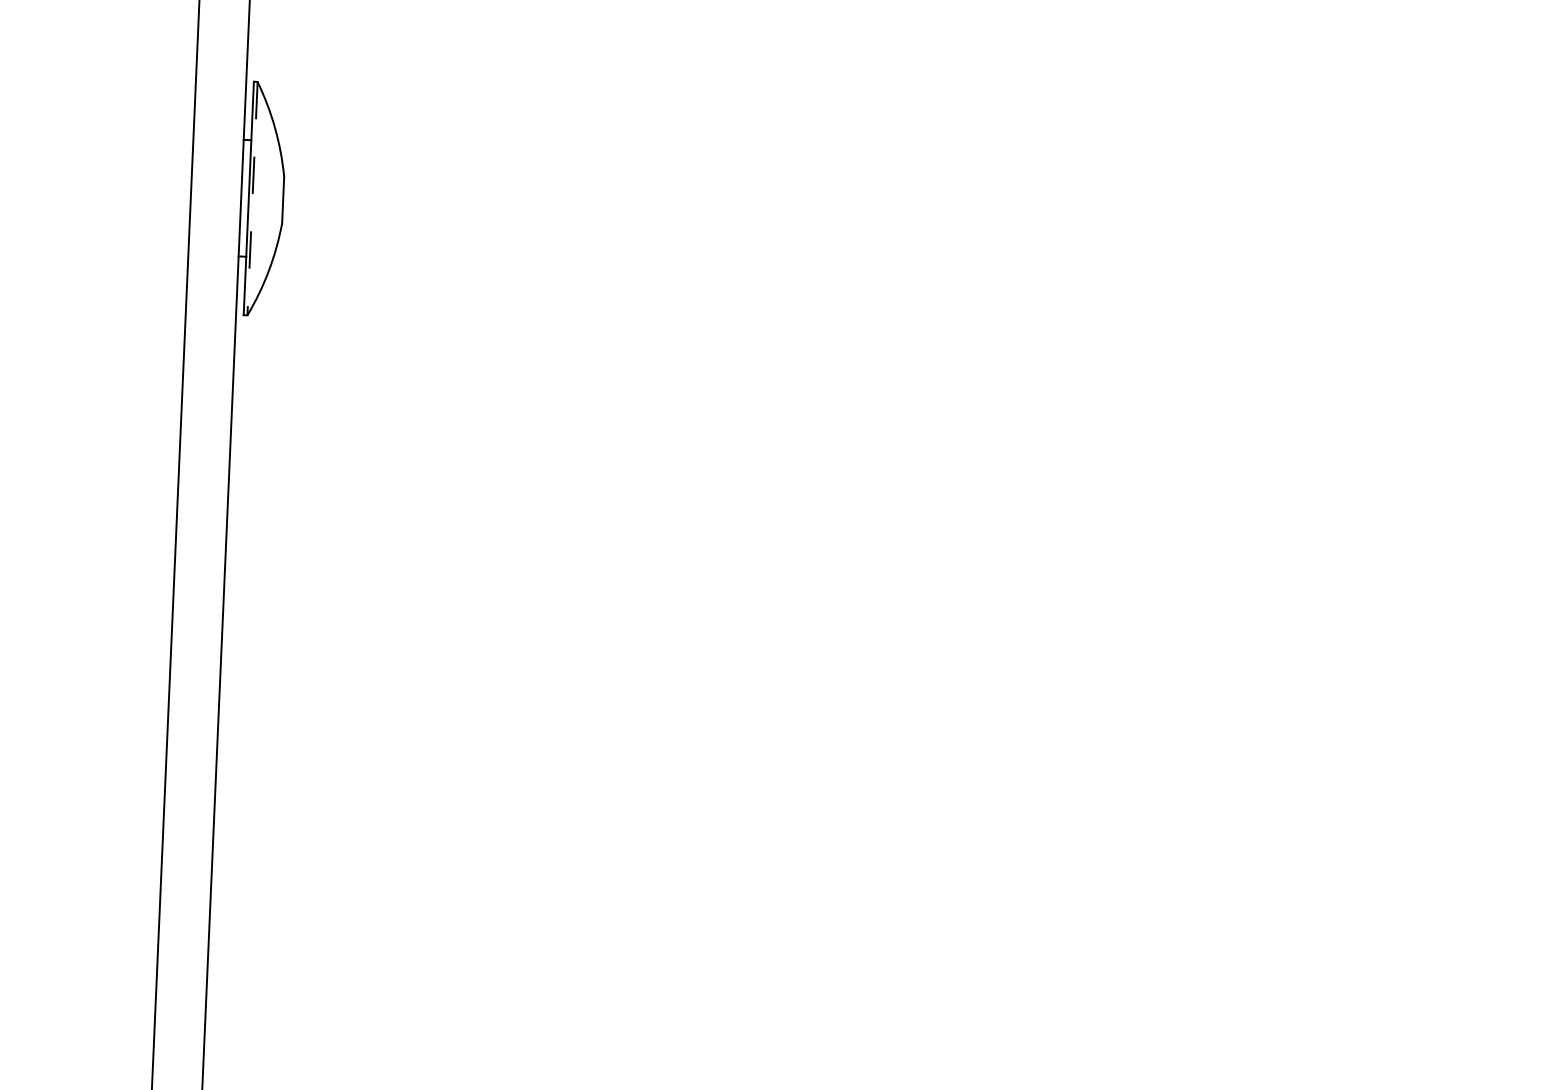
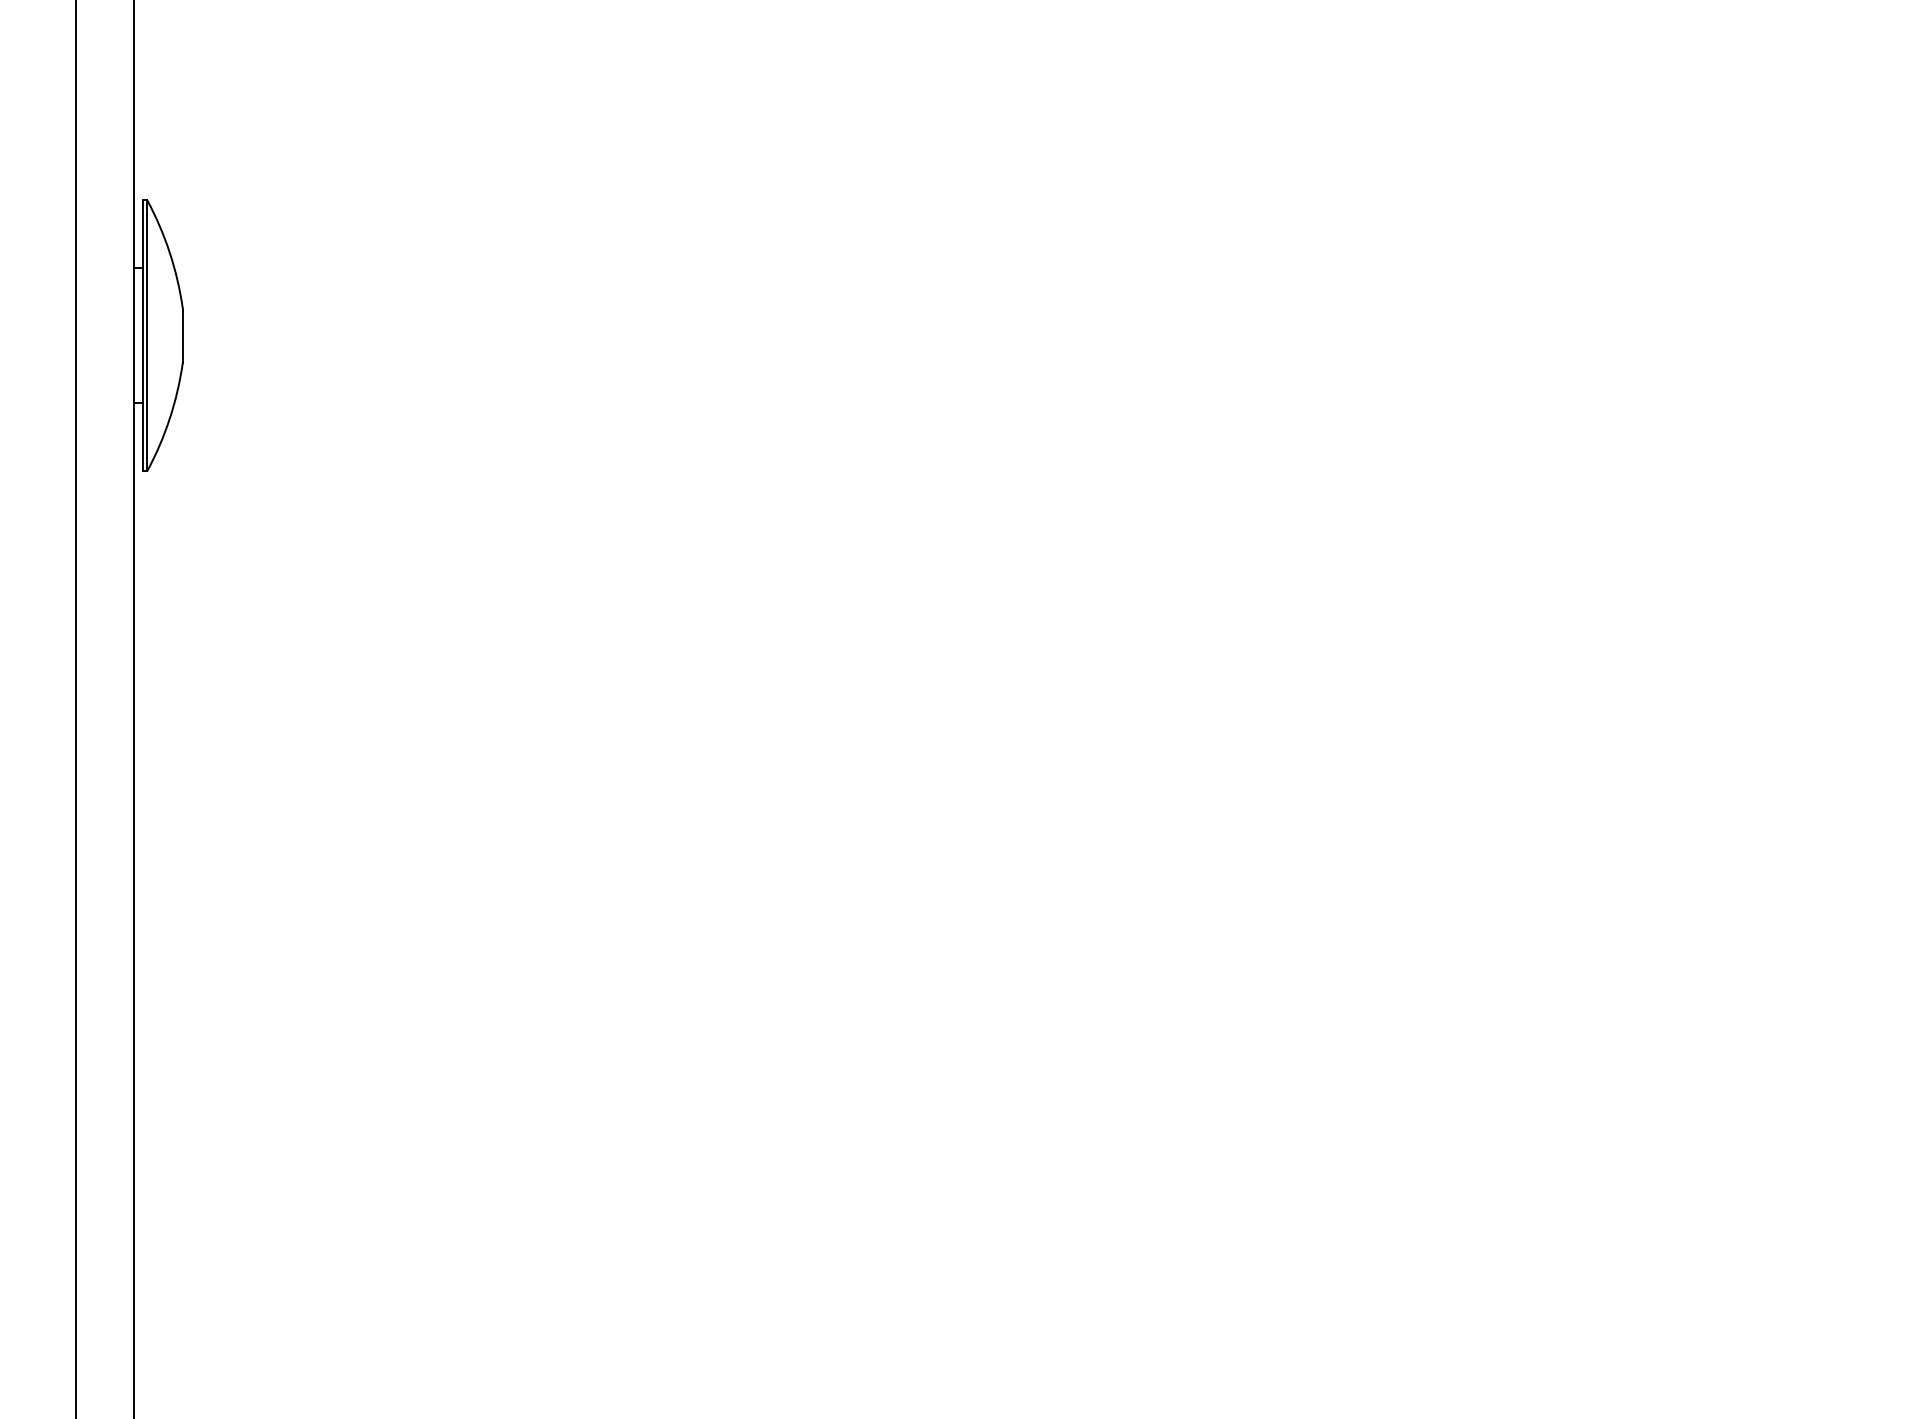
line: (252, 198) -> (147, 335), dashed -> solid

